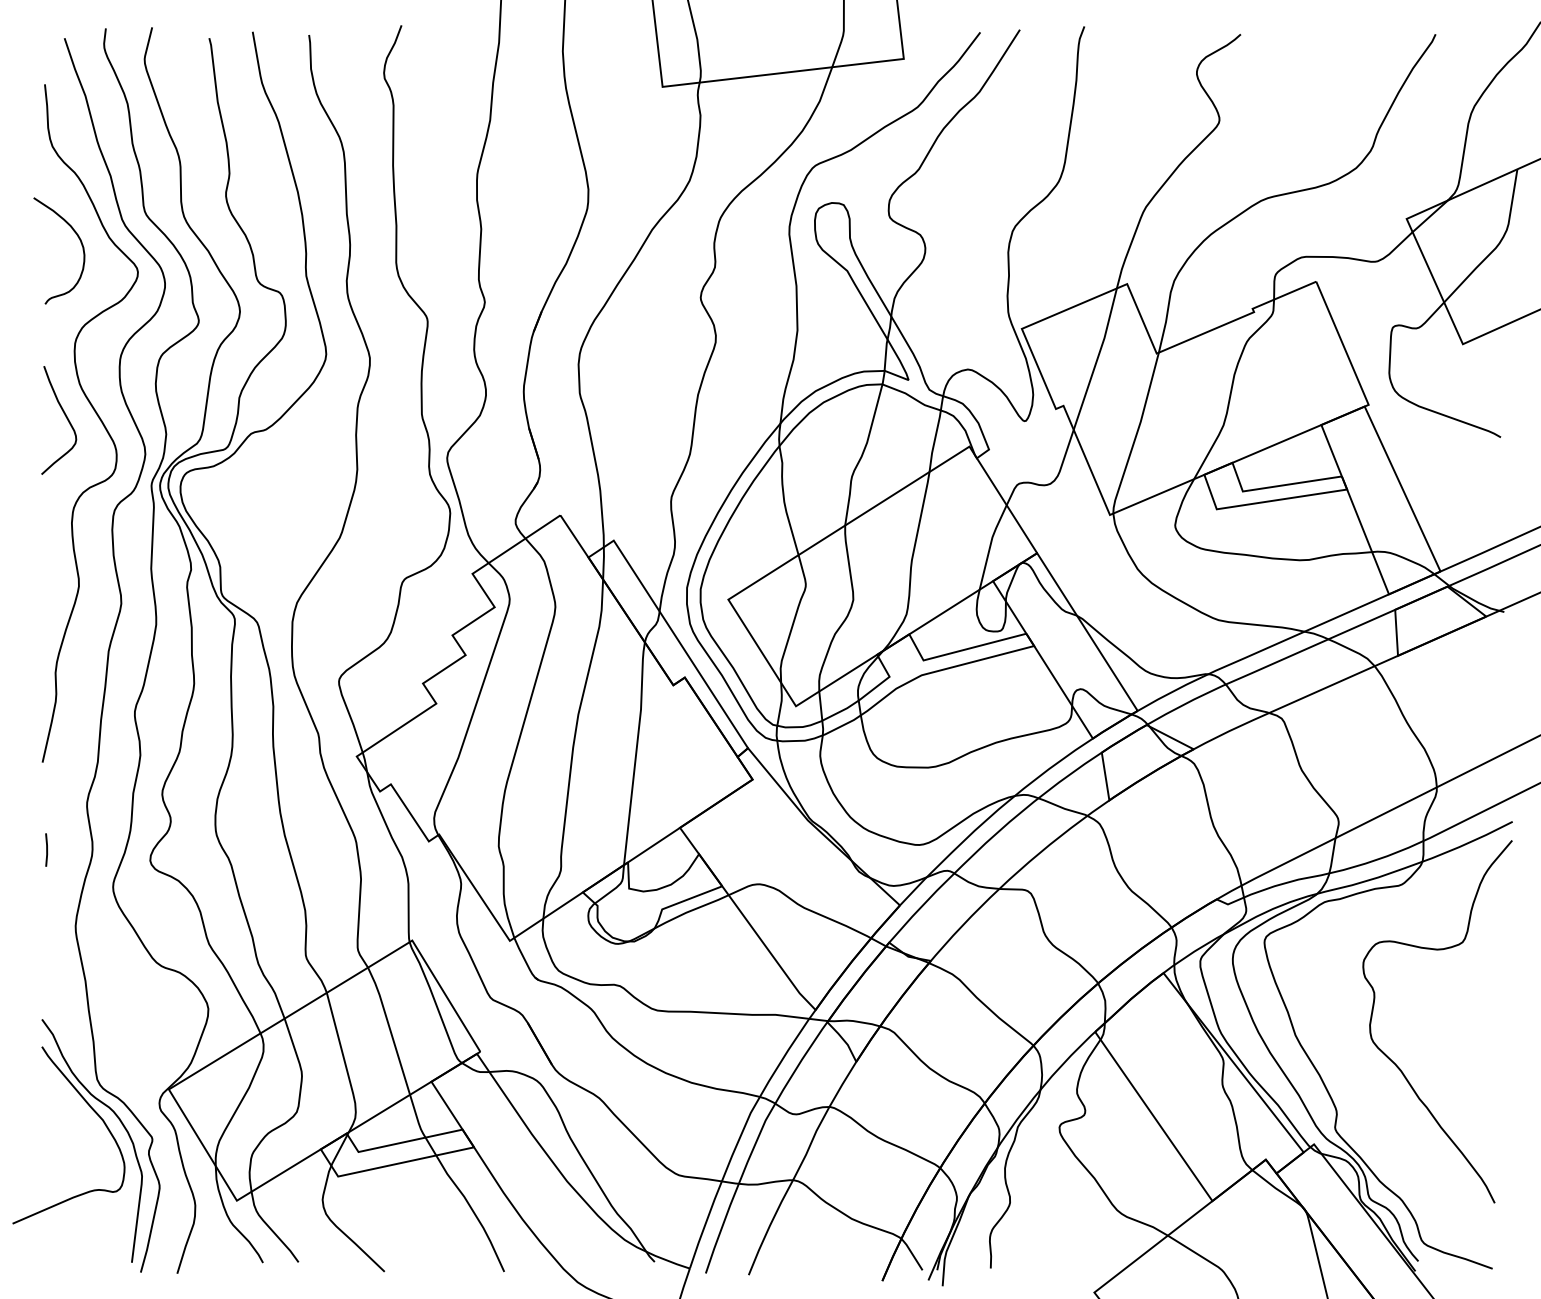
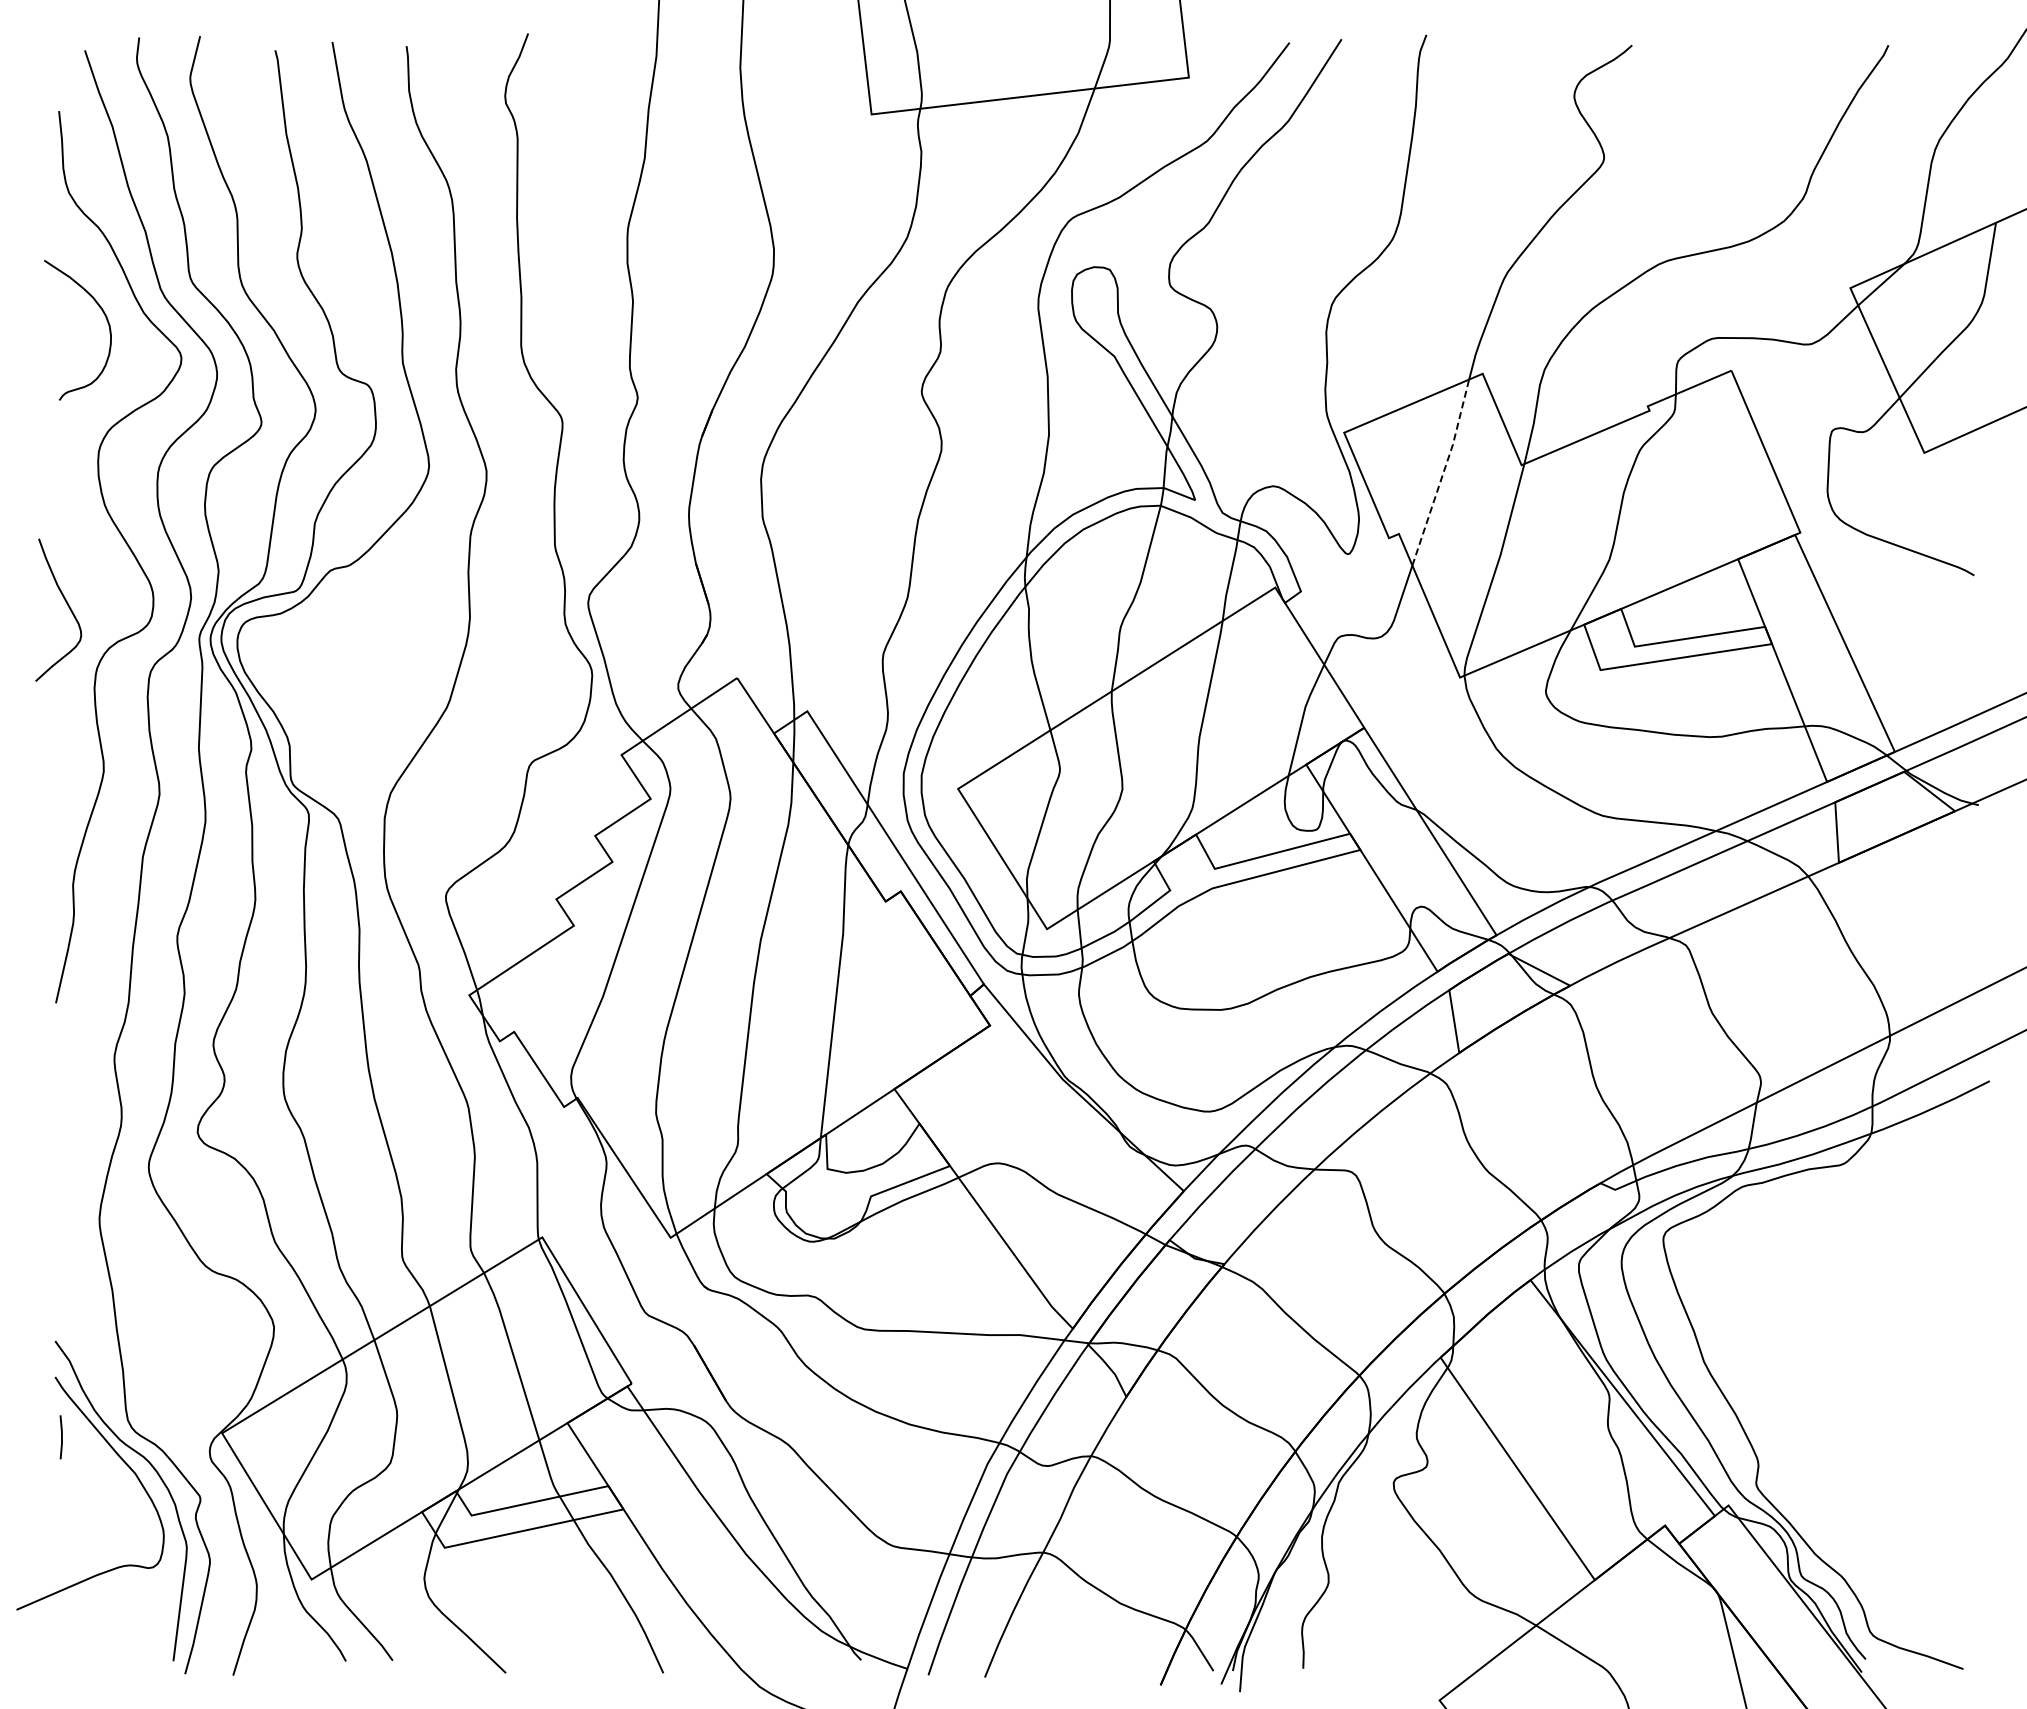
line: (1097, 359) -> (1443, 472), solid -> dashed
curve: (65, 416) -> (67, 605), moved
line: (46, 850) -> (61, 1437), moved
curve: (1395, 1063) -> (1835, 1398), removed

